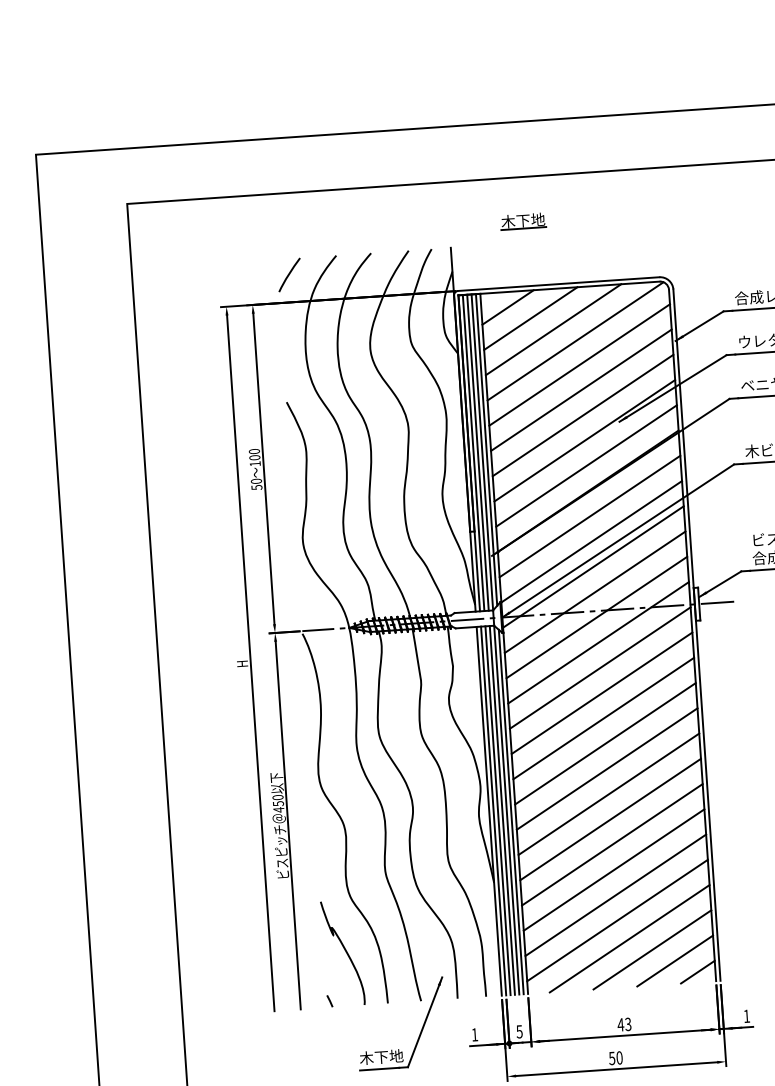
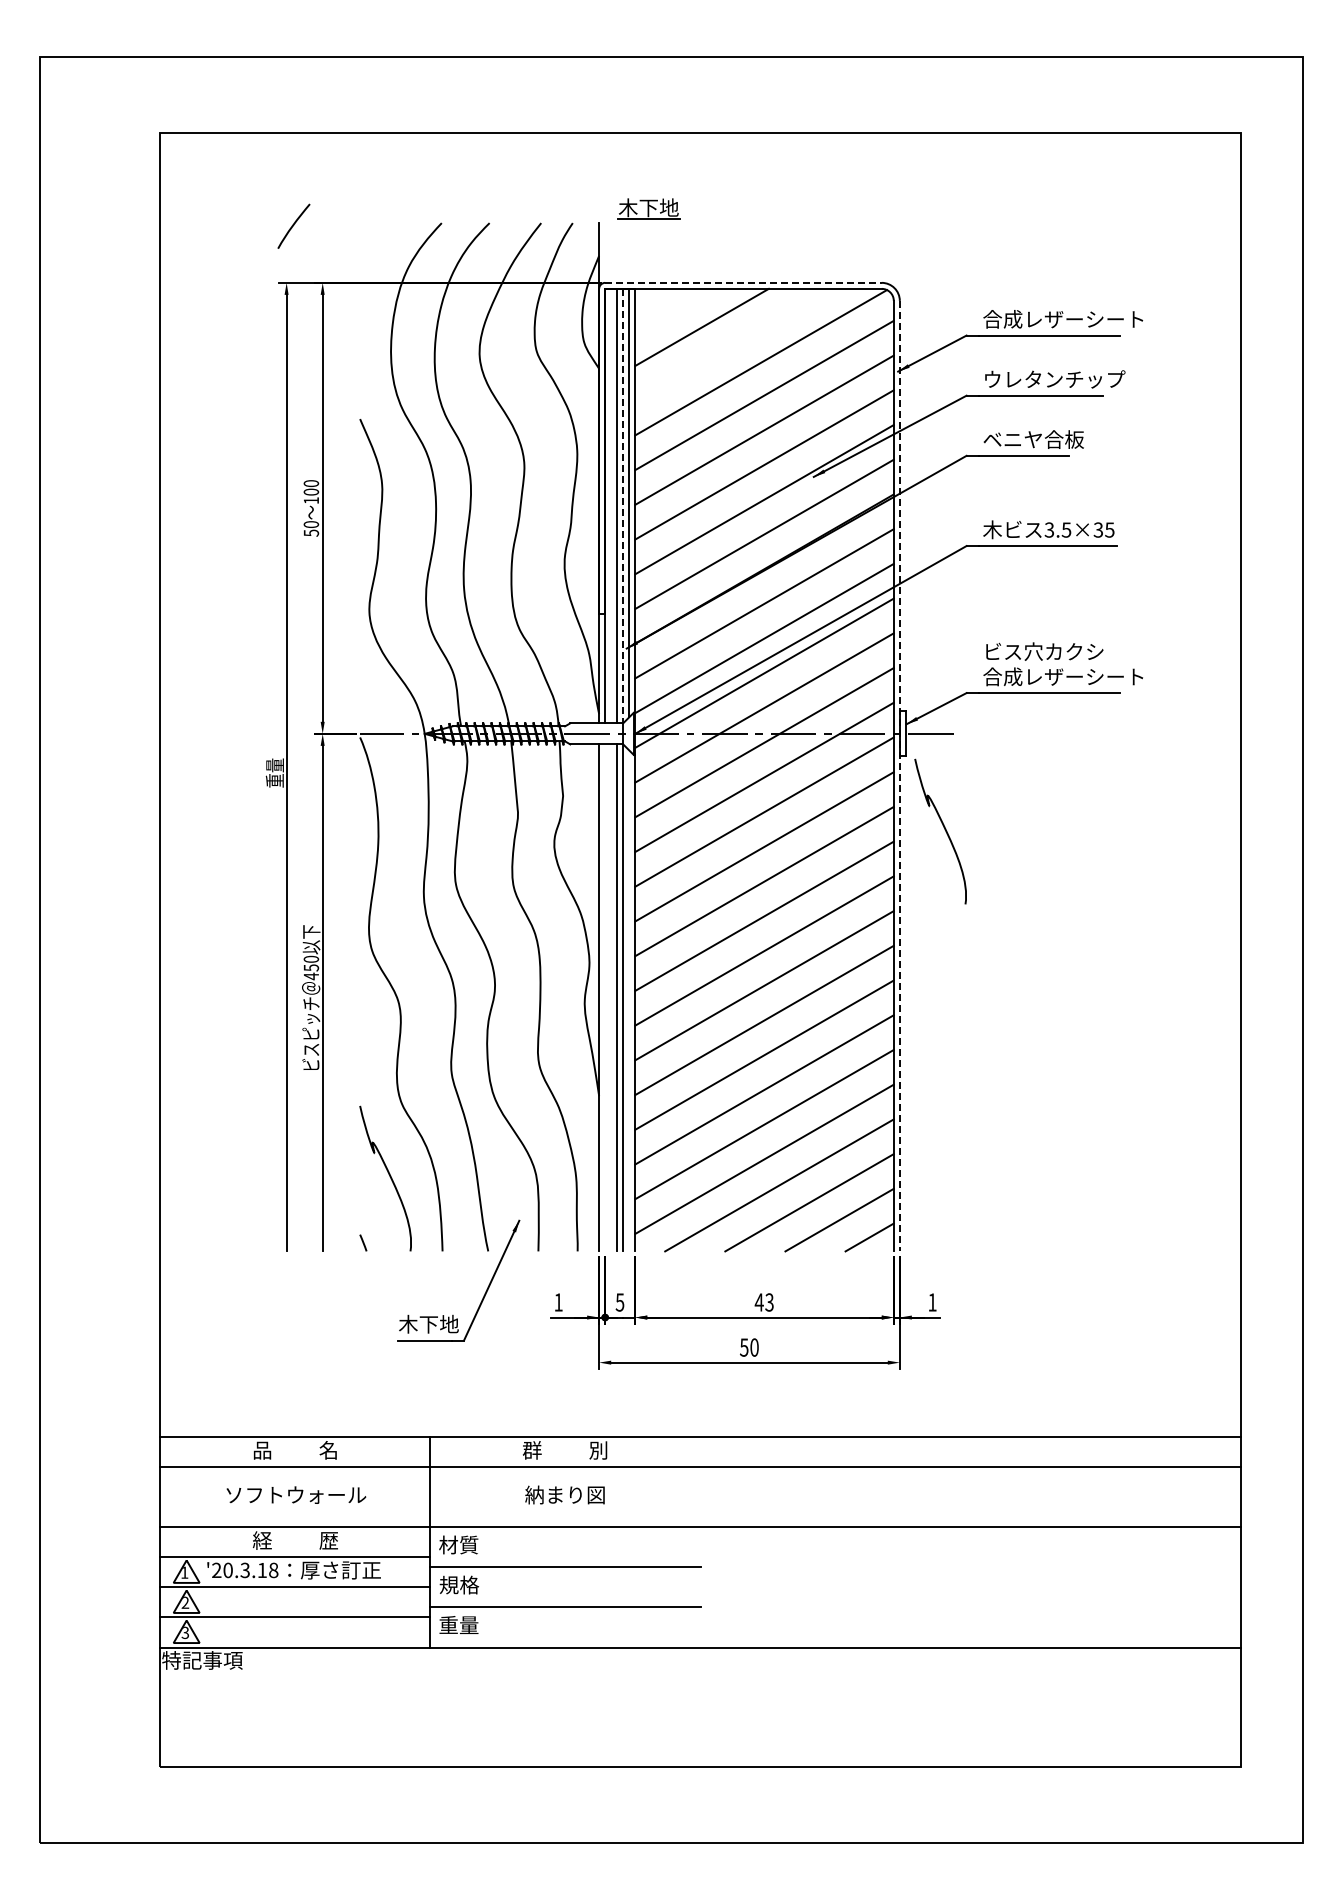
part: (523, 221) -> (648, 208), moved
curve: (289, 274) -> (293, 225), moved
line: (558, 283) -> (743, 282), solid -> dashed
line: (507, 307) -> (671, 309), removed
line: (553, 329) -> (731, 344), removed
line: (473, 452) -> (611, 505), removed
line: (482, 452) -> (623, 506), solid -> dashed
line: (696, 635) -> (899, 776), solid -> dashed
text: (241, 663) -> (274, 772), H -> 重量
curve: (732, 671) -> (944, 829), added
line: (493, 810) -> (605, 997), removed
line: (498, 810) -> (611, 997), removed
line: (511, 811) -> (629, 1000), removed

